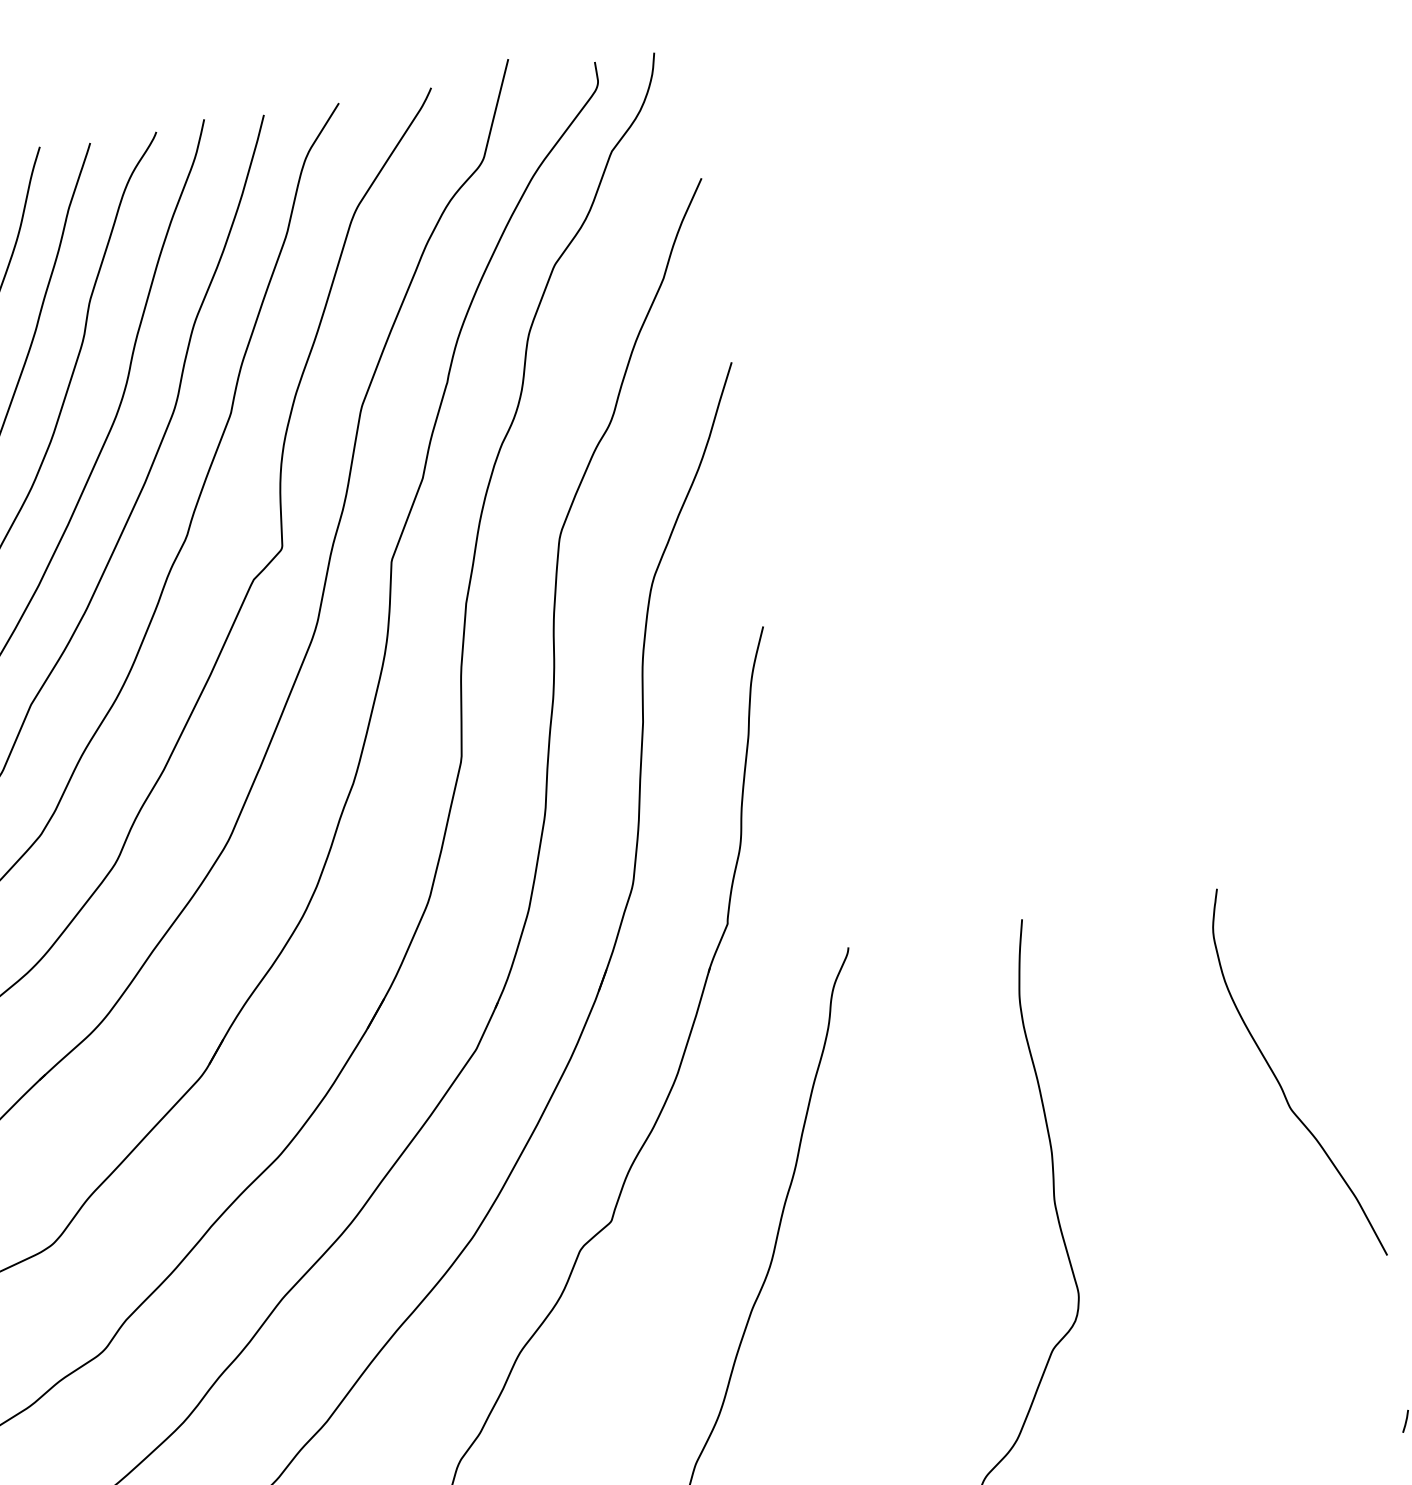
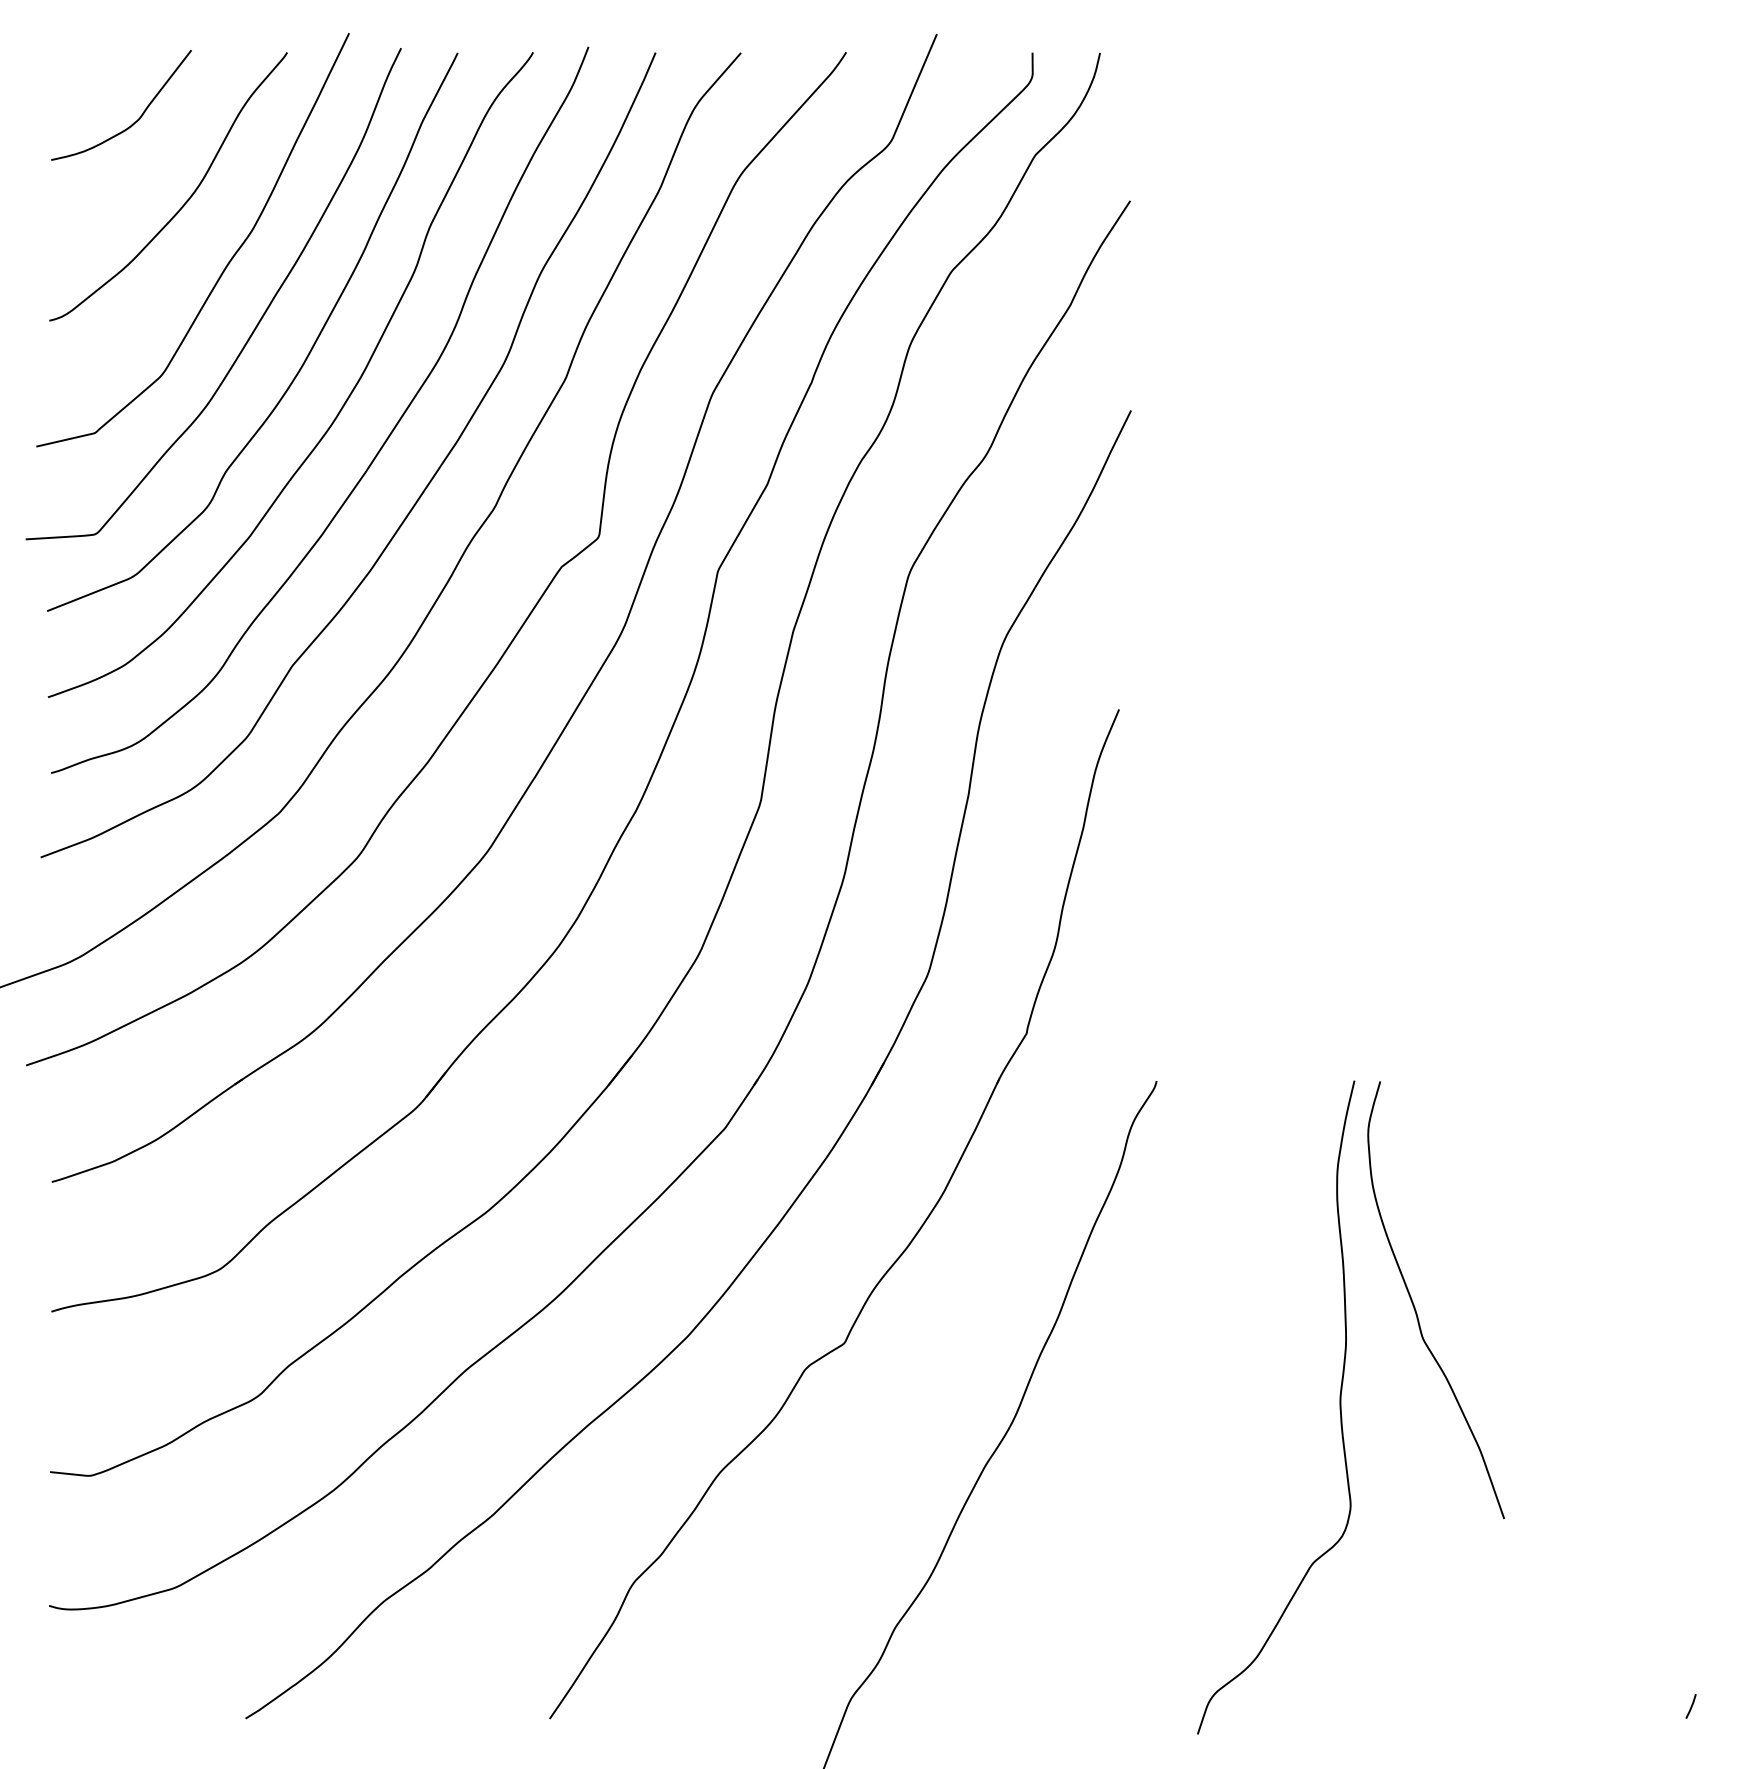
curve: (1279, 1082) -> (1415, 1307), moved

